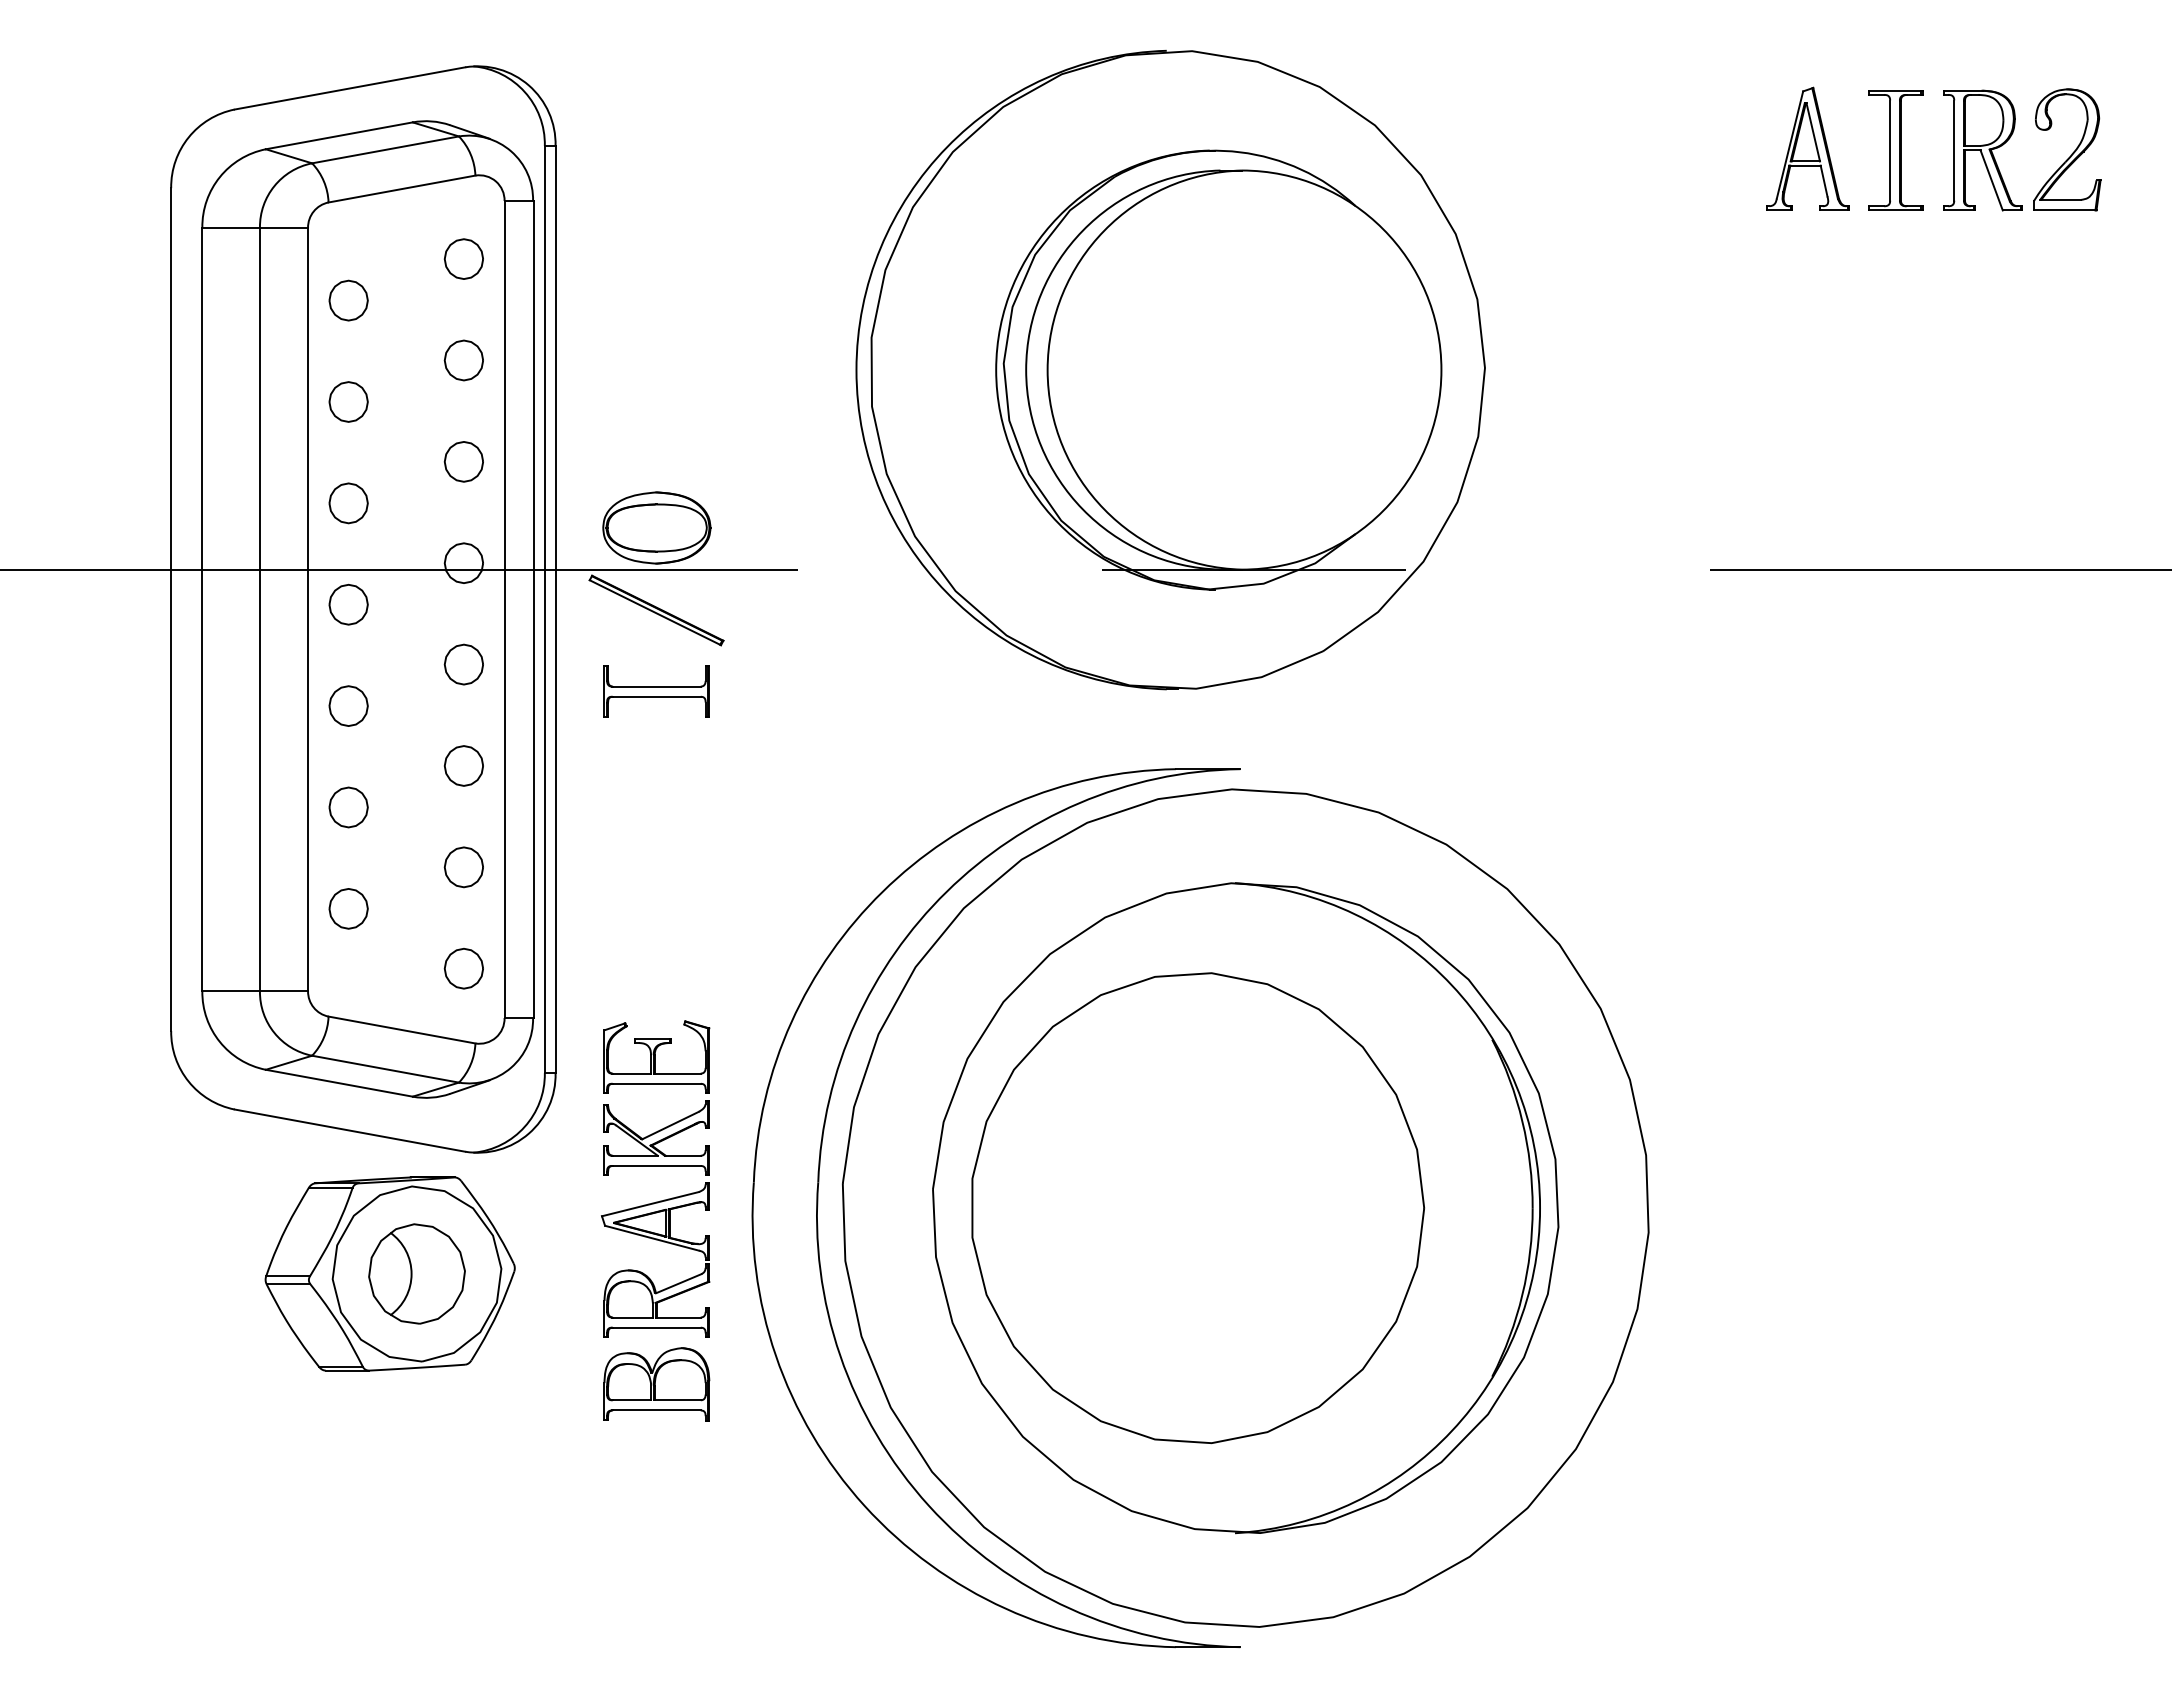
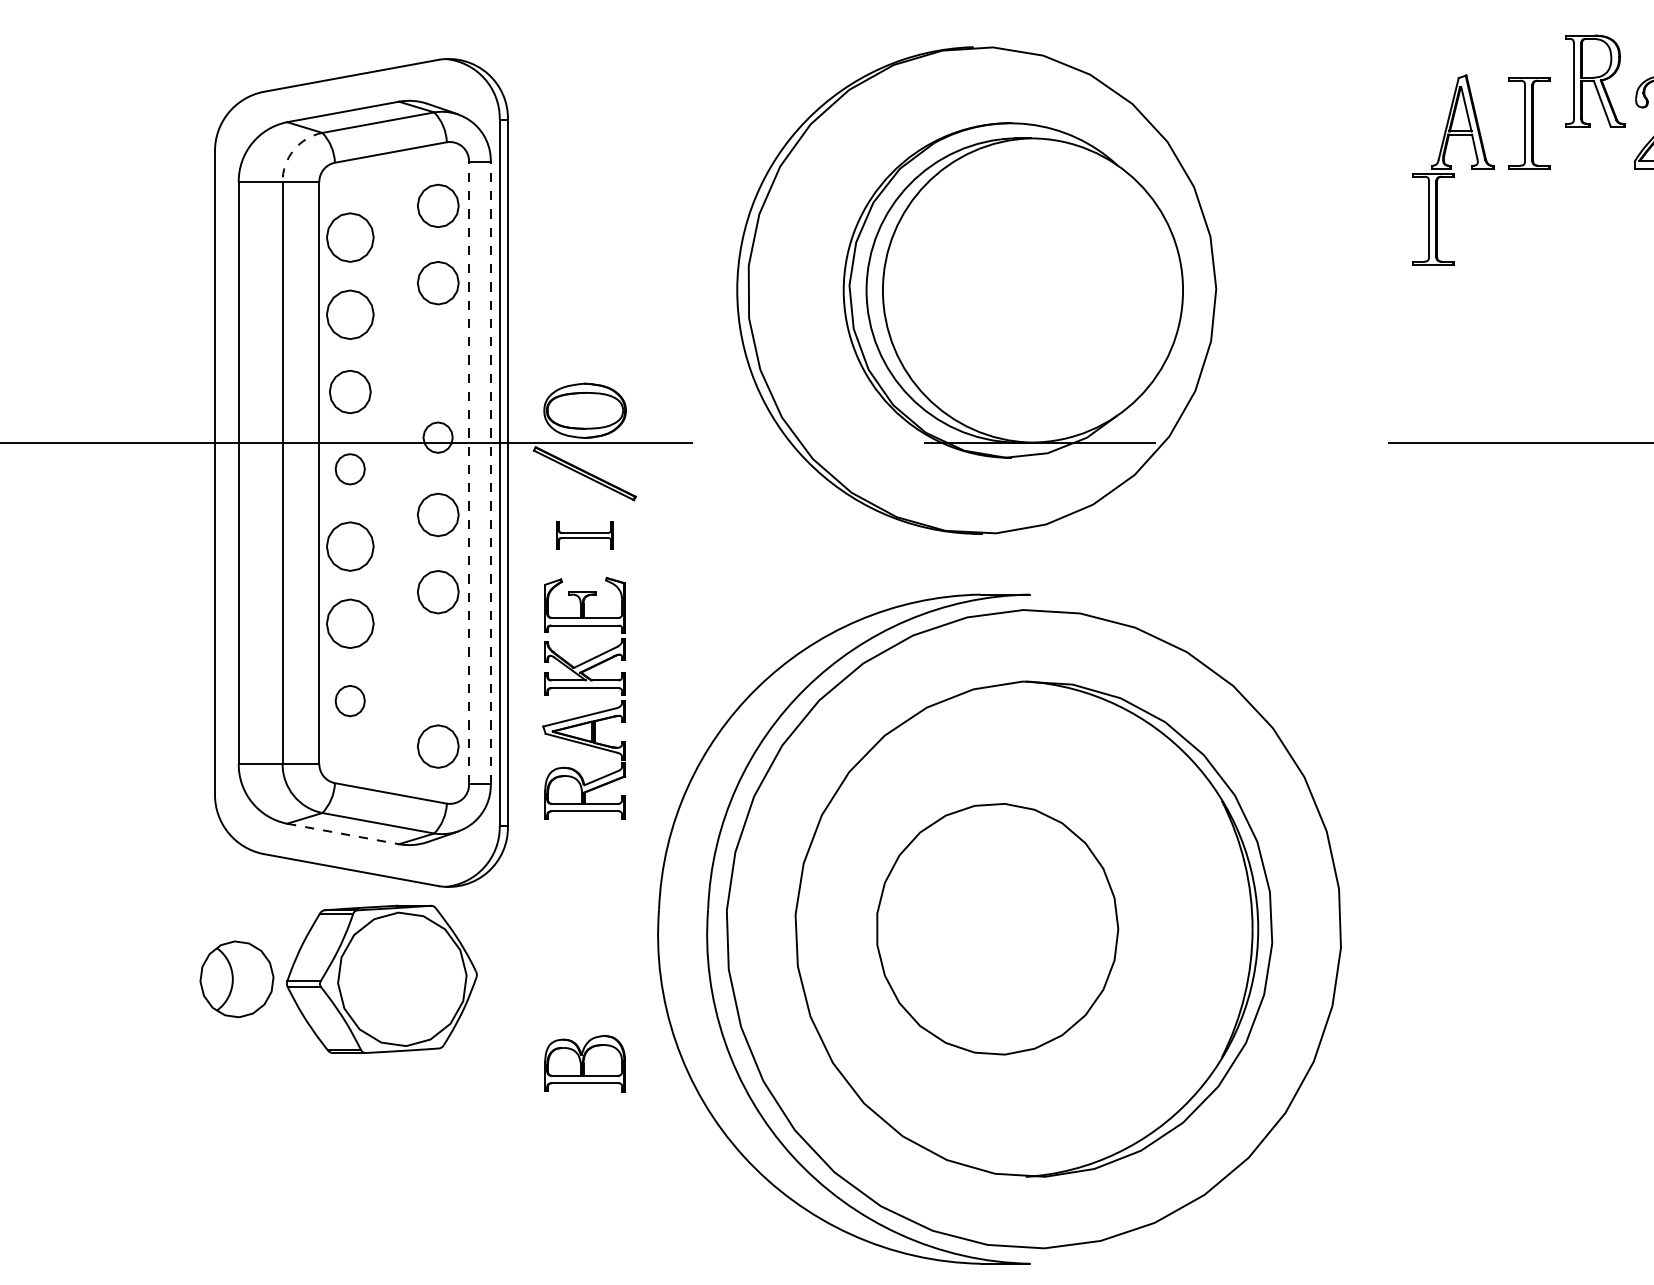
part: (1982, 150) -> (1595, 81), moved
arc: (274, 186) -> (293, 150), solid -> dashed
part: (463, 258) -> (437, 205), size x1.4
part: (1769, 276) -> (1433, 219), added
part: (348, 300) -> (350, 237), size x1.6
part: (463, 360) -> (437, 283), size x1.4
part: (348, 401) -> (350, 314), size x1.6
part: (463, 461) -> (437, 360), removed
part: (348, 503) -> (350, 392), size x1.4
line: (504, 609) -> (469, 472), solid -> dashed
line: (533, 609) -> (491, 472), solid -> dashed
part: (463, 664) -> (437, 514), size x1.4
part: (656, 691) -> (584, 535), size x0.7
part: (348, 705) -> (350, 546), size x1.6
part: (463, 765) -> (437, 591), size x1.4
part: (348, 807) -> (350, 623), size x1.6
part: (463, 867) -> (437, 669), removed
part: (463, 968) -> (437, 746), size x1.4
line: (339, 1083) -> (343, 834), solid -> dashed
part: (655, 1166) -> (584, 688), moved
part: (1198, 1208) -> (997, 929), size x0.7
part: (416, 1273) -> (236, 978), moved

